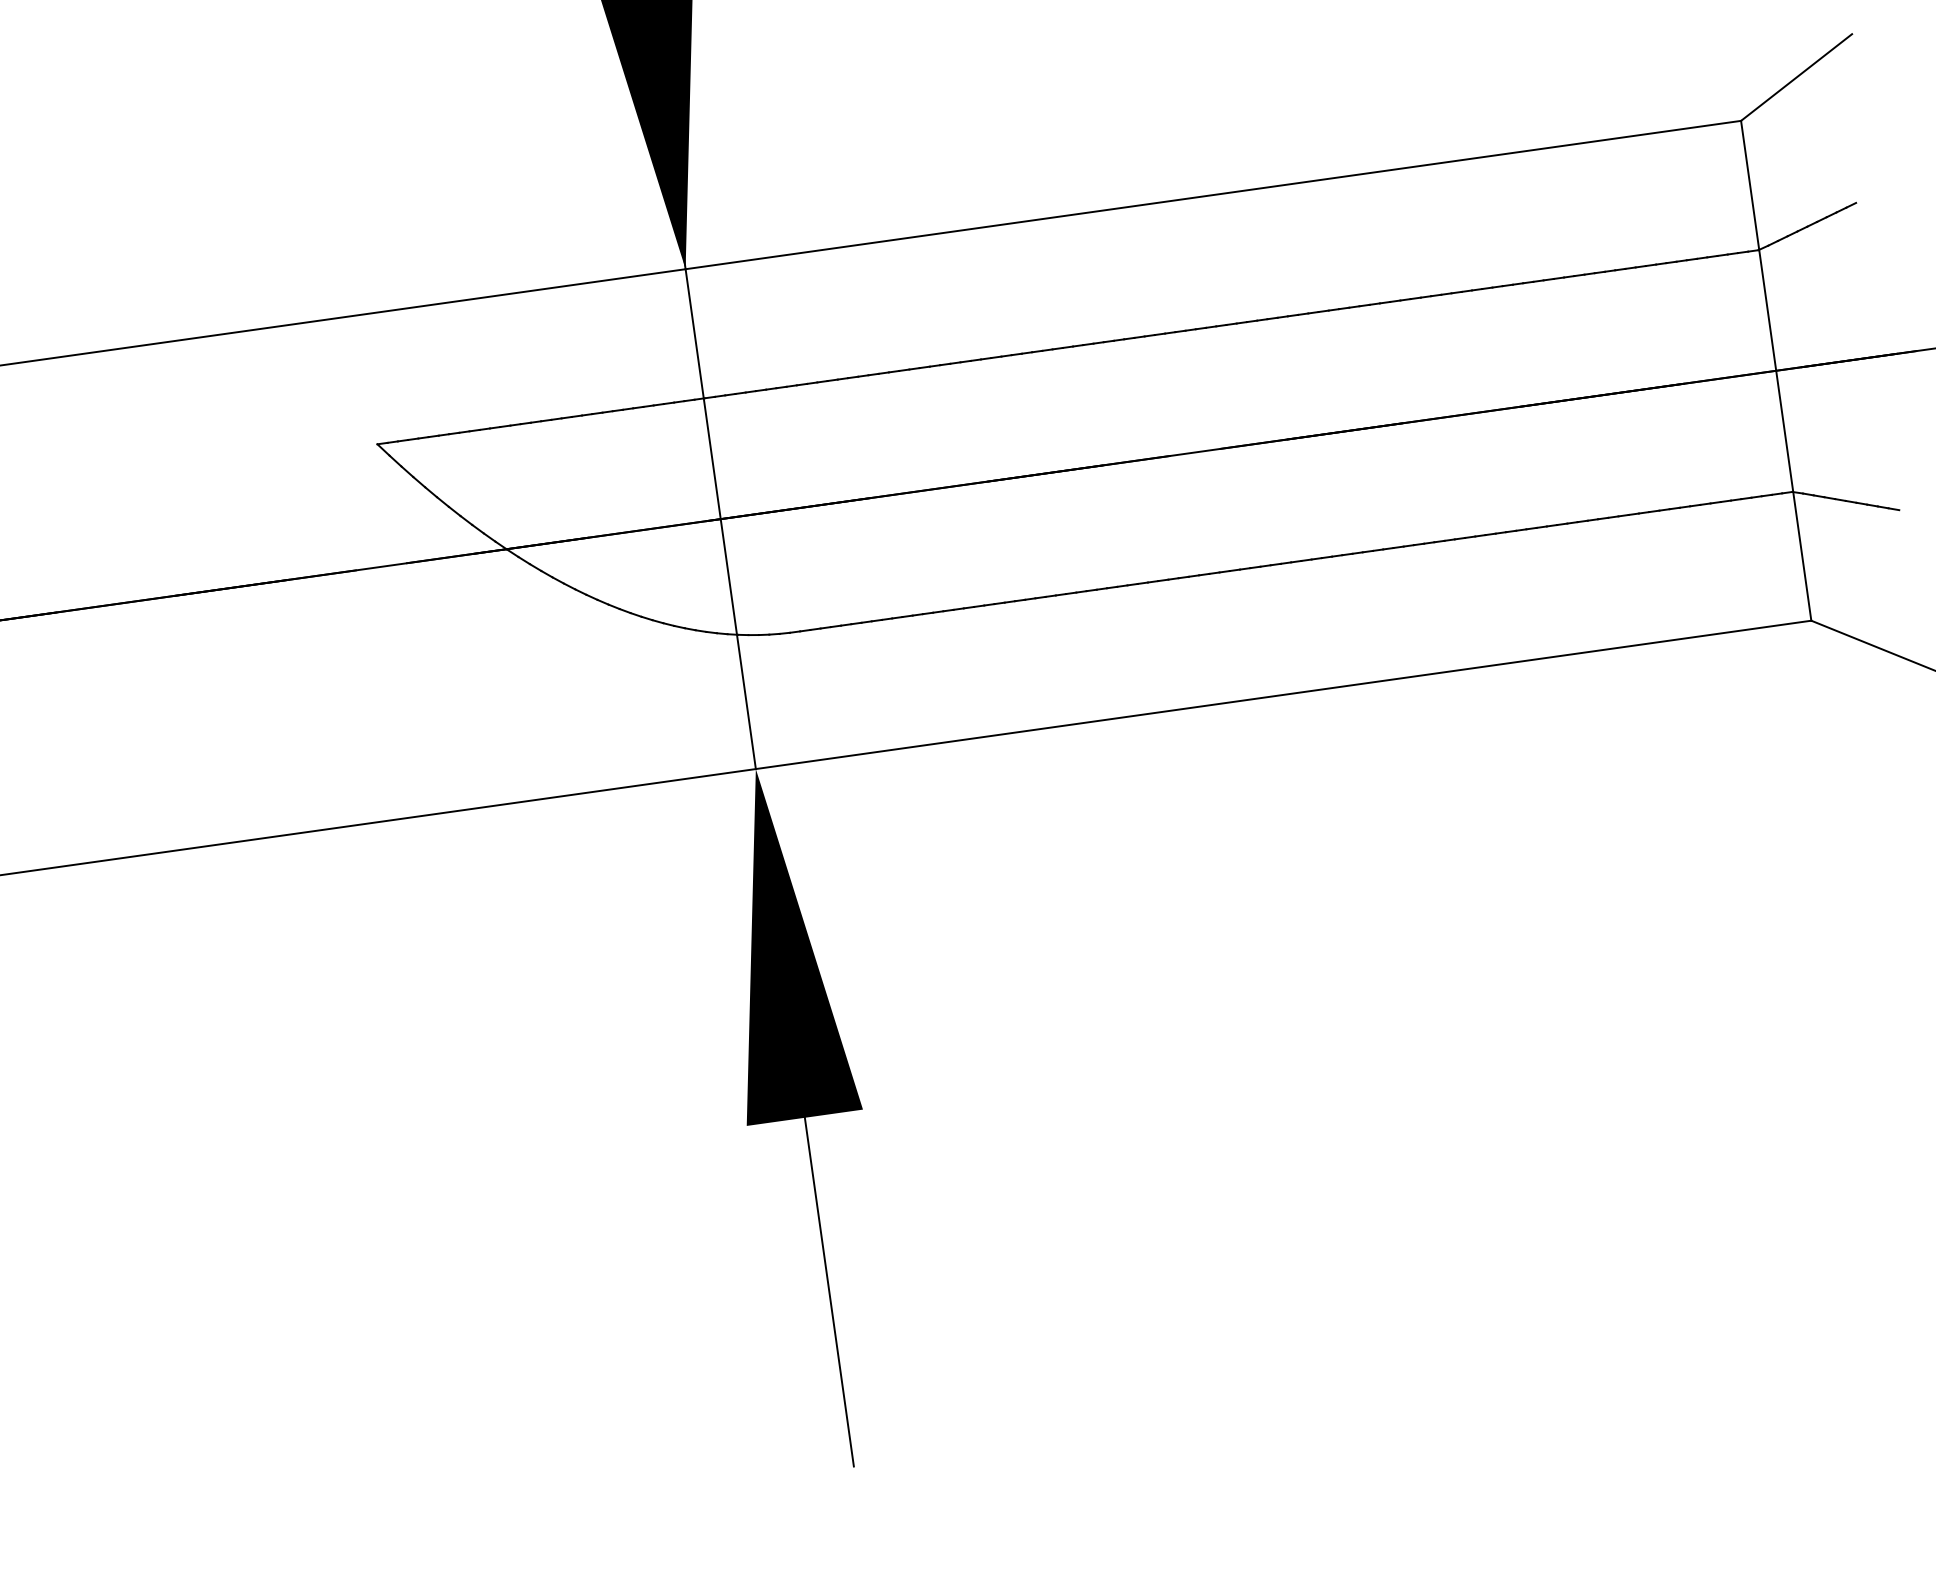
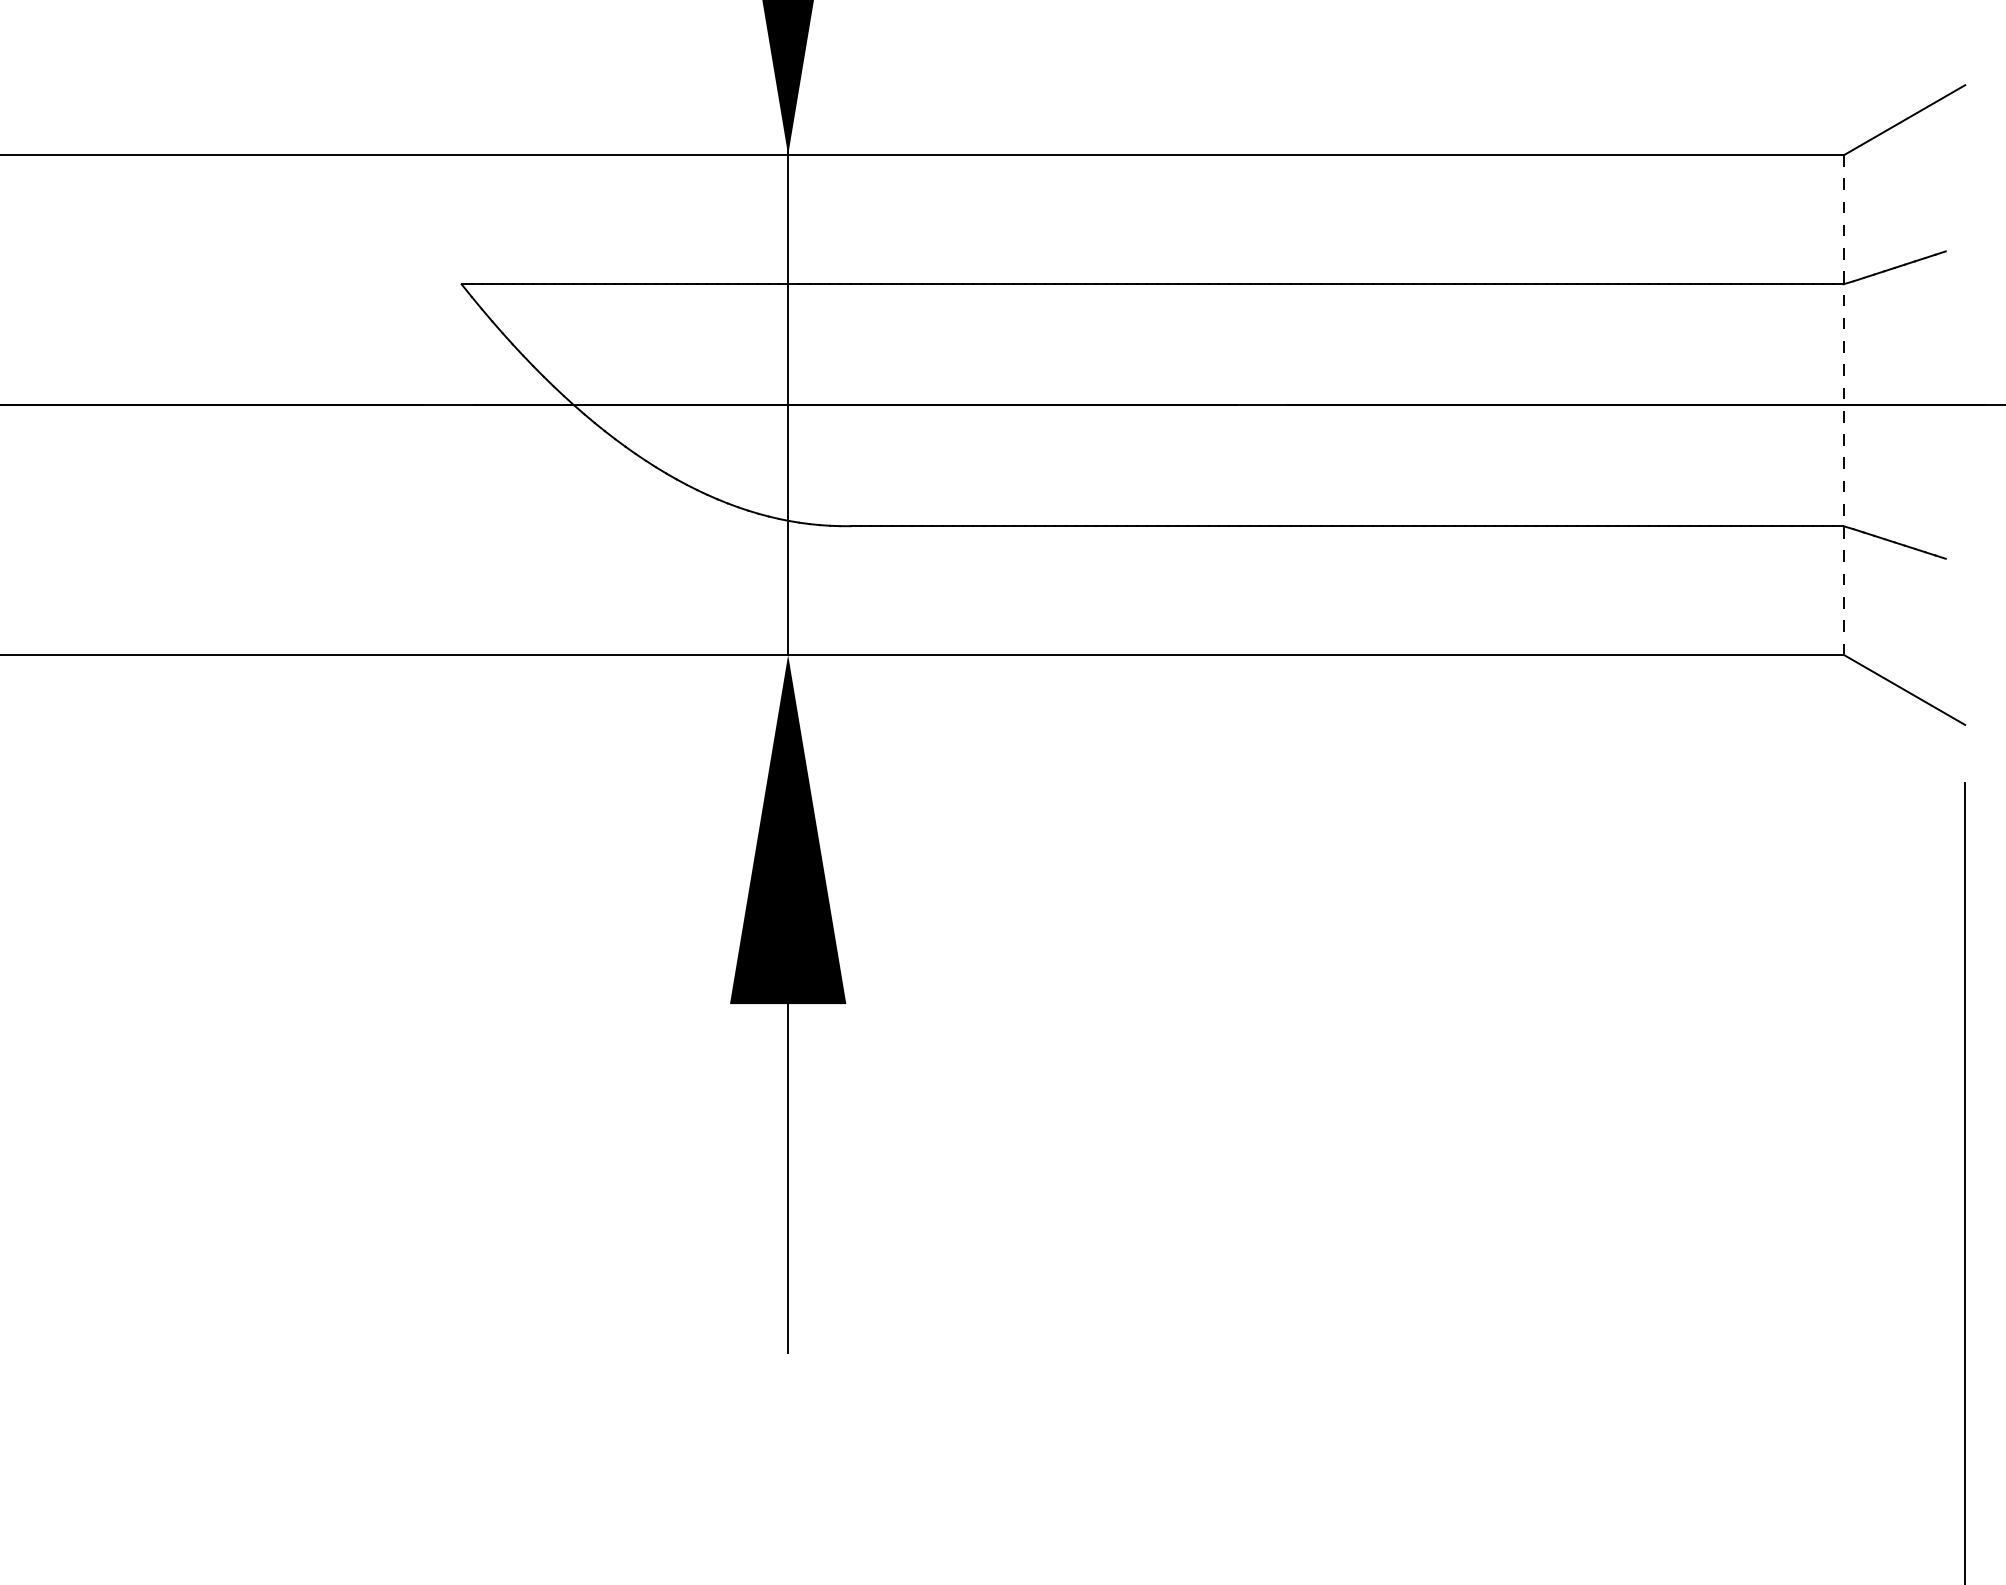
line: (1776, 370) -> (1844, 404), solid -> dashed

